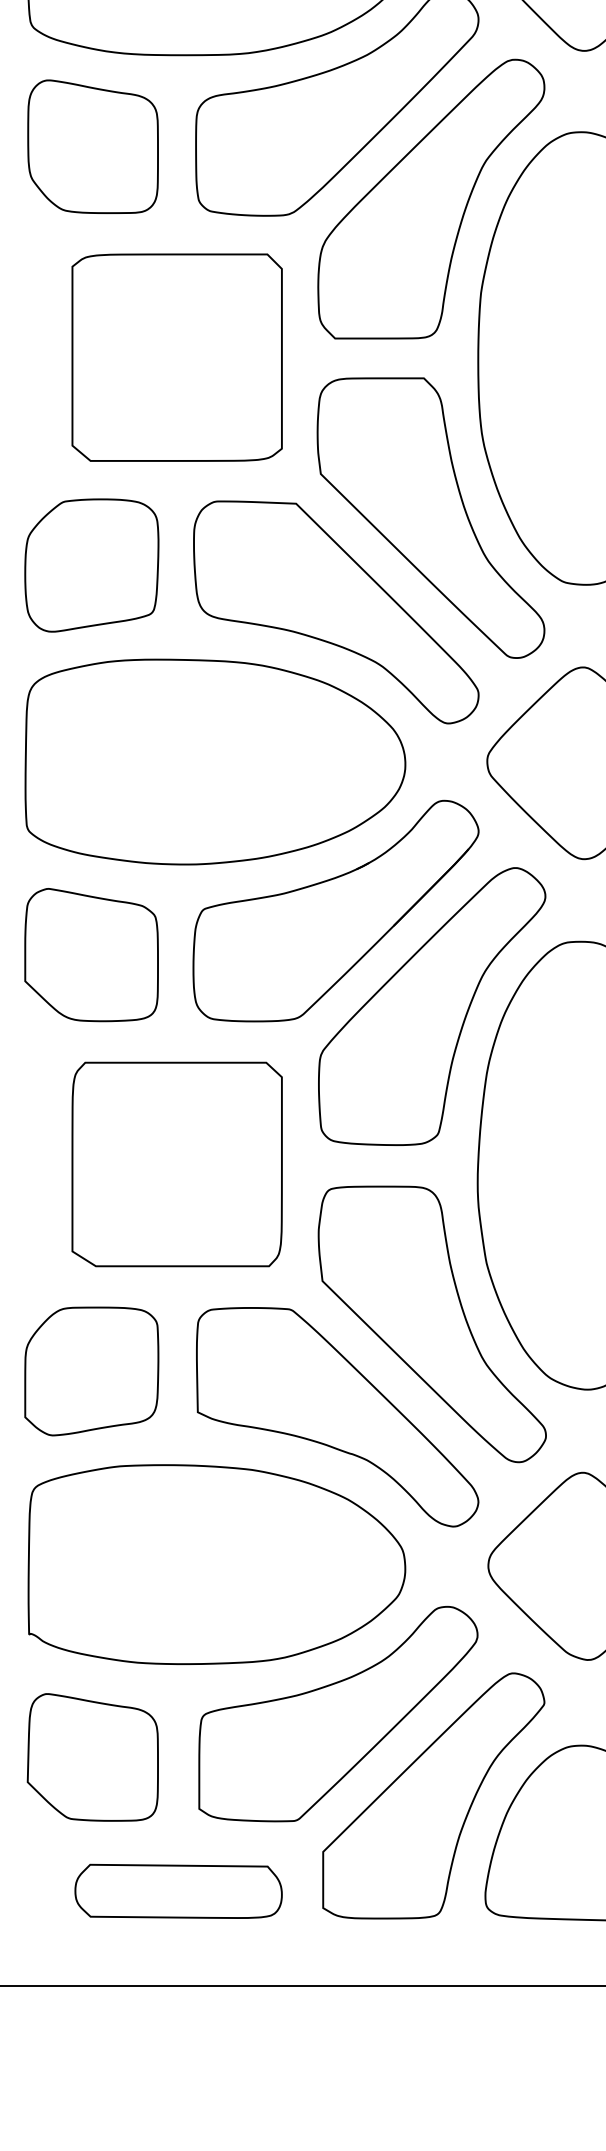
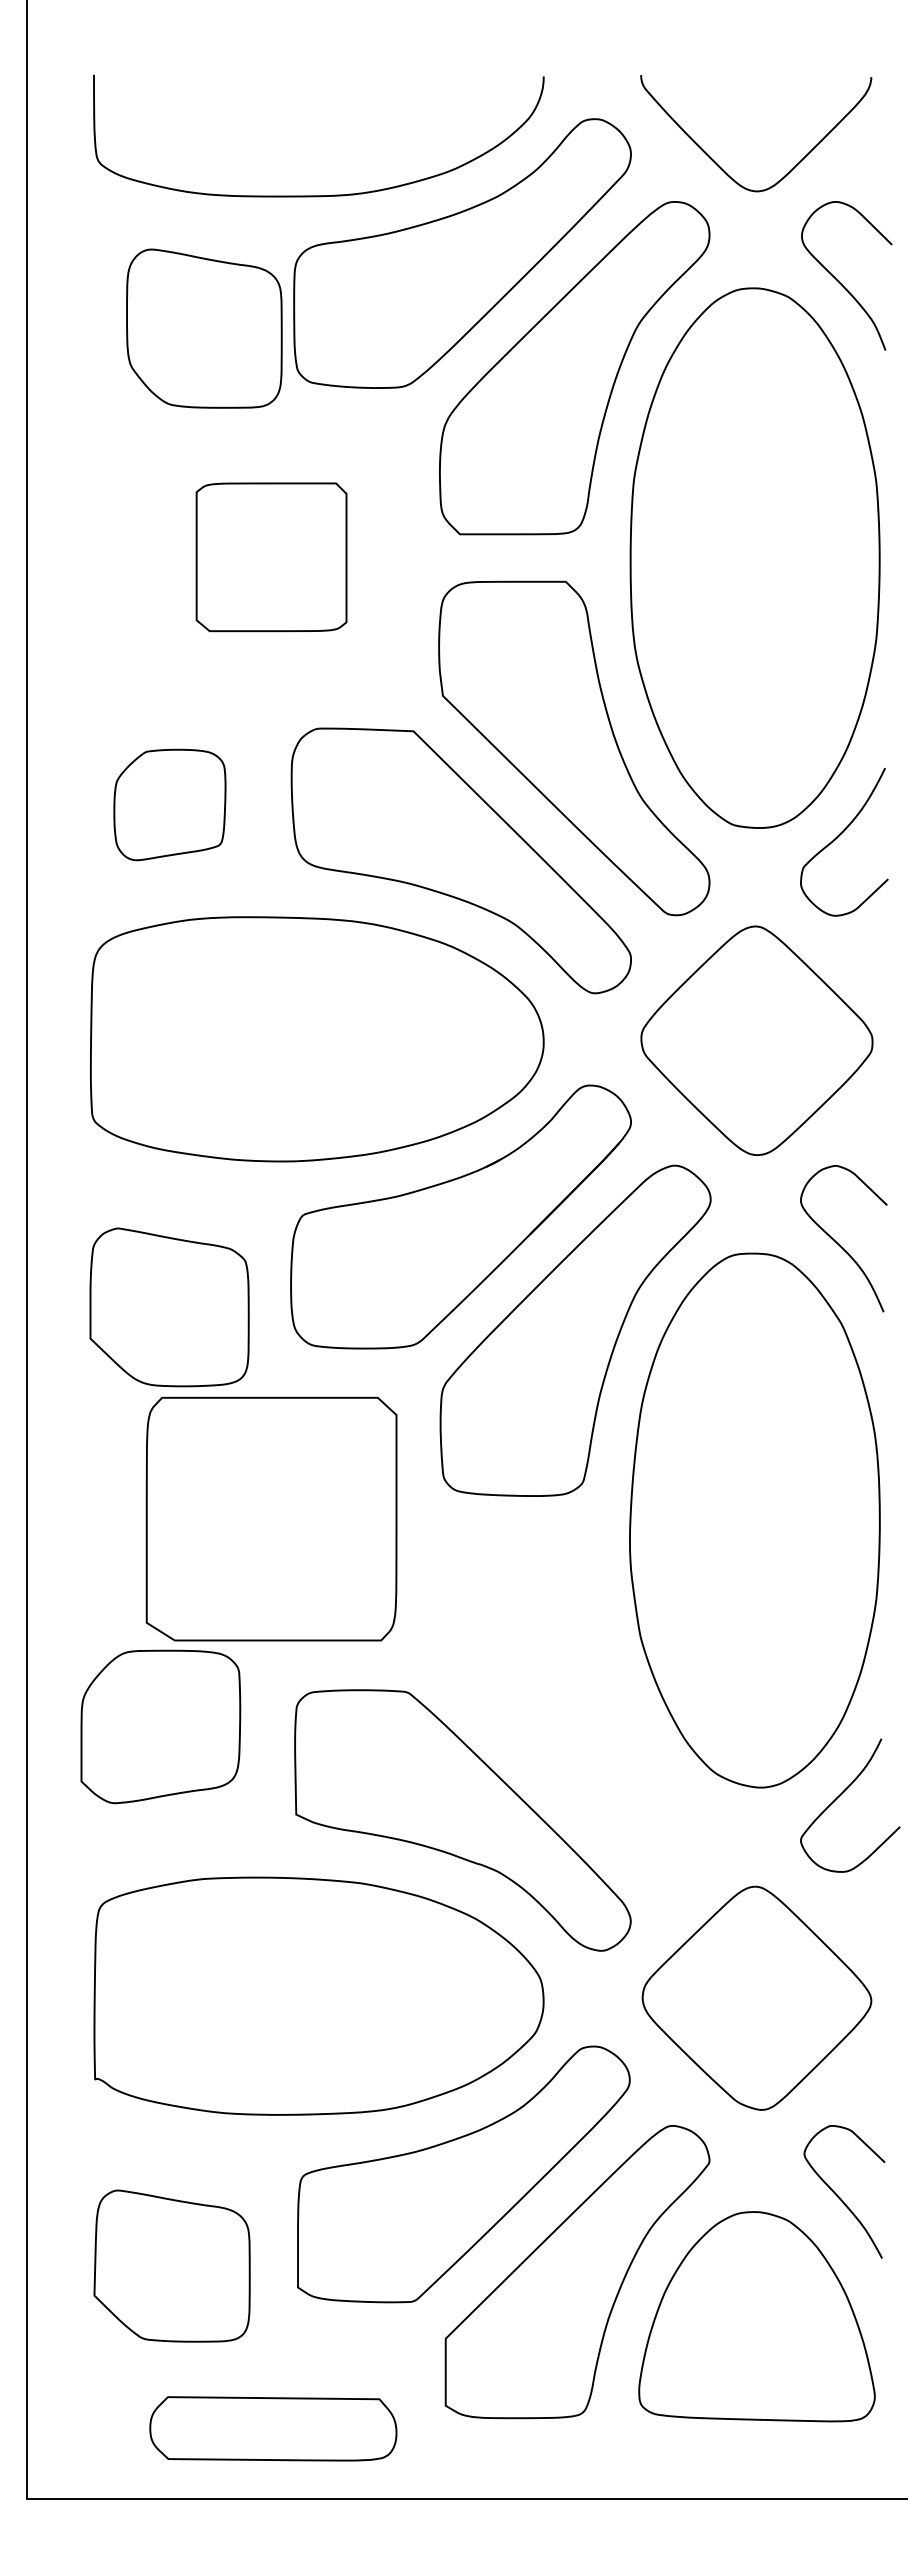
part: (93, 146) -> (204, 328), moved
part: (177, 357) -> (271, 557), size x0.6
part: (91, 565) -> (169, 804), size x0.7
part: (91, 955) -> (169, 1307), moved
part: (432, 1324) -> (575, 1709), removed
part: (91, 1371) -> (160, 1726), moved
part: (92, 1756) -> (171, 2265), moved
part: (178, 1891) -> (273, 2428), moved

